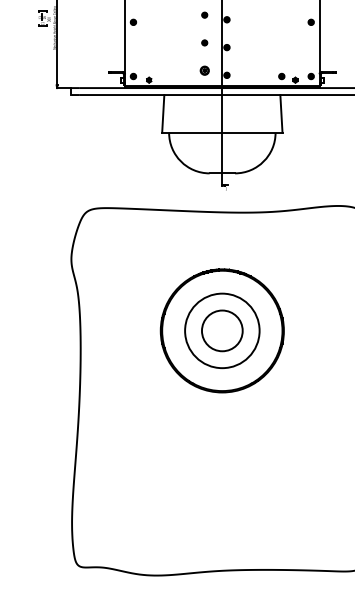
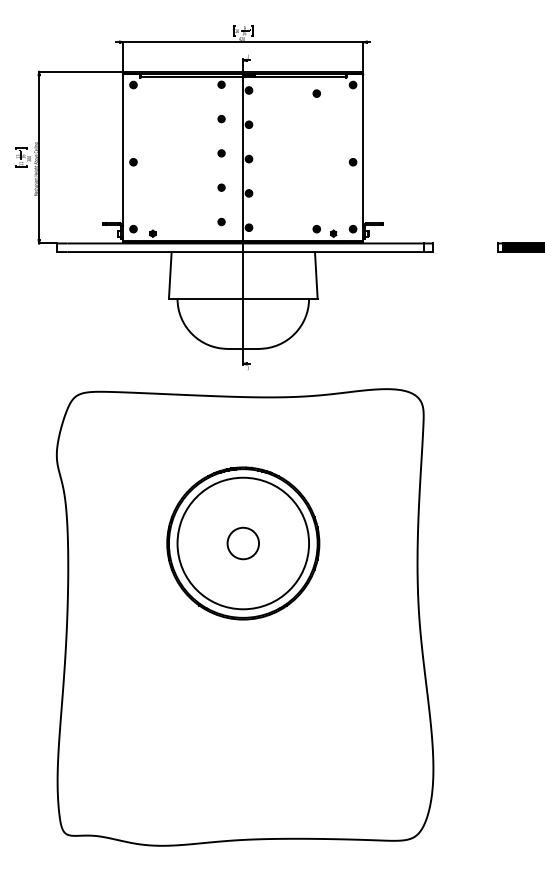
part: (204, 70) -> (221, 221), size x0.62
circle: (222, 330) -> (243, 543), size x0.62
circle: (222, 330) -> (243, 543), size x1.43

